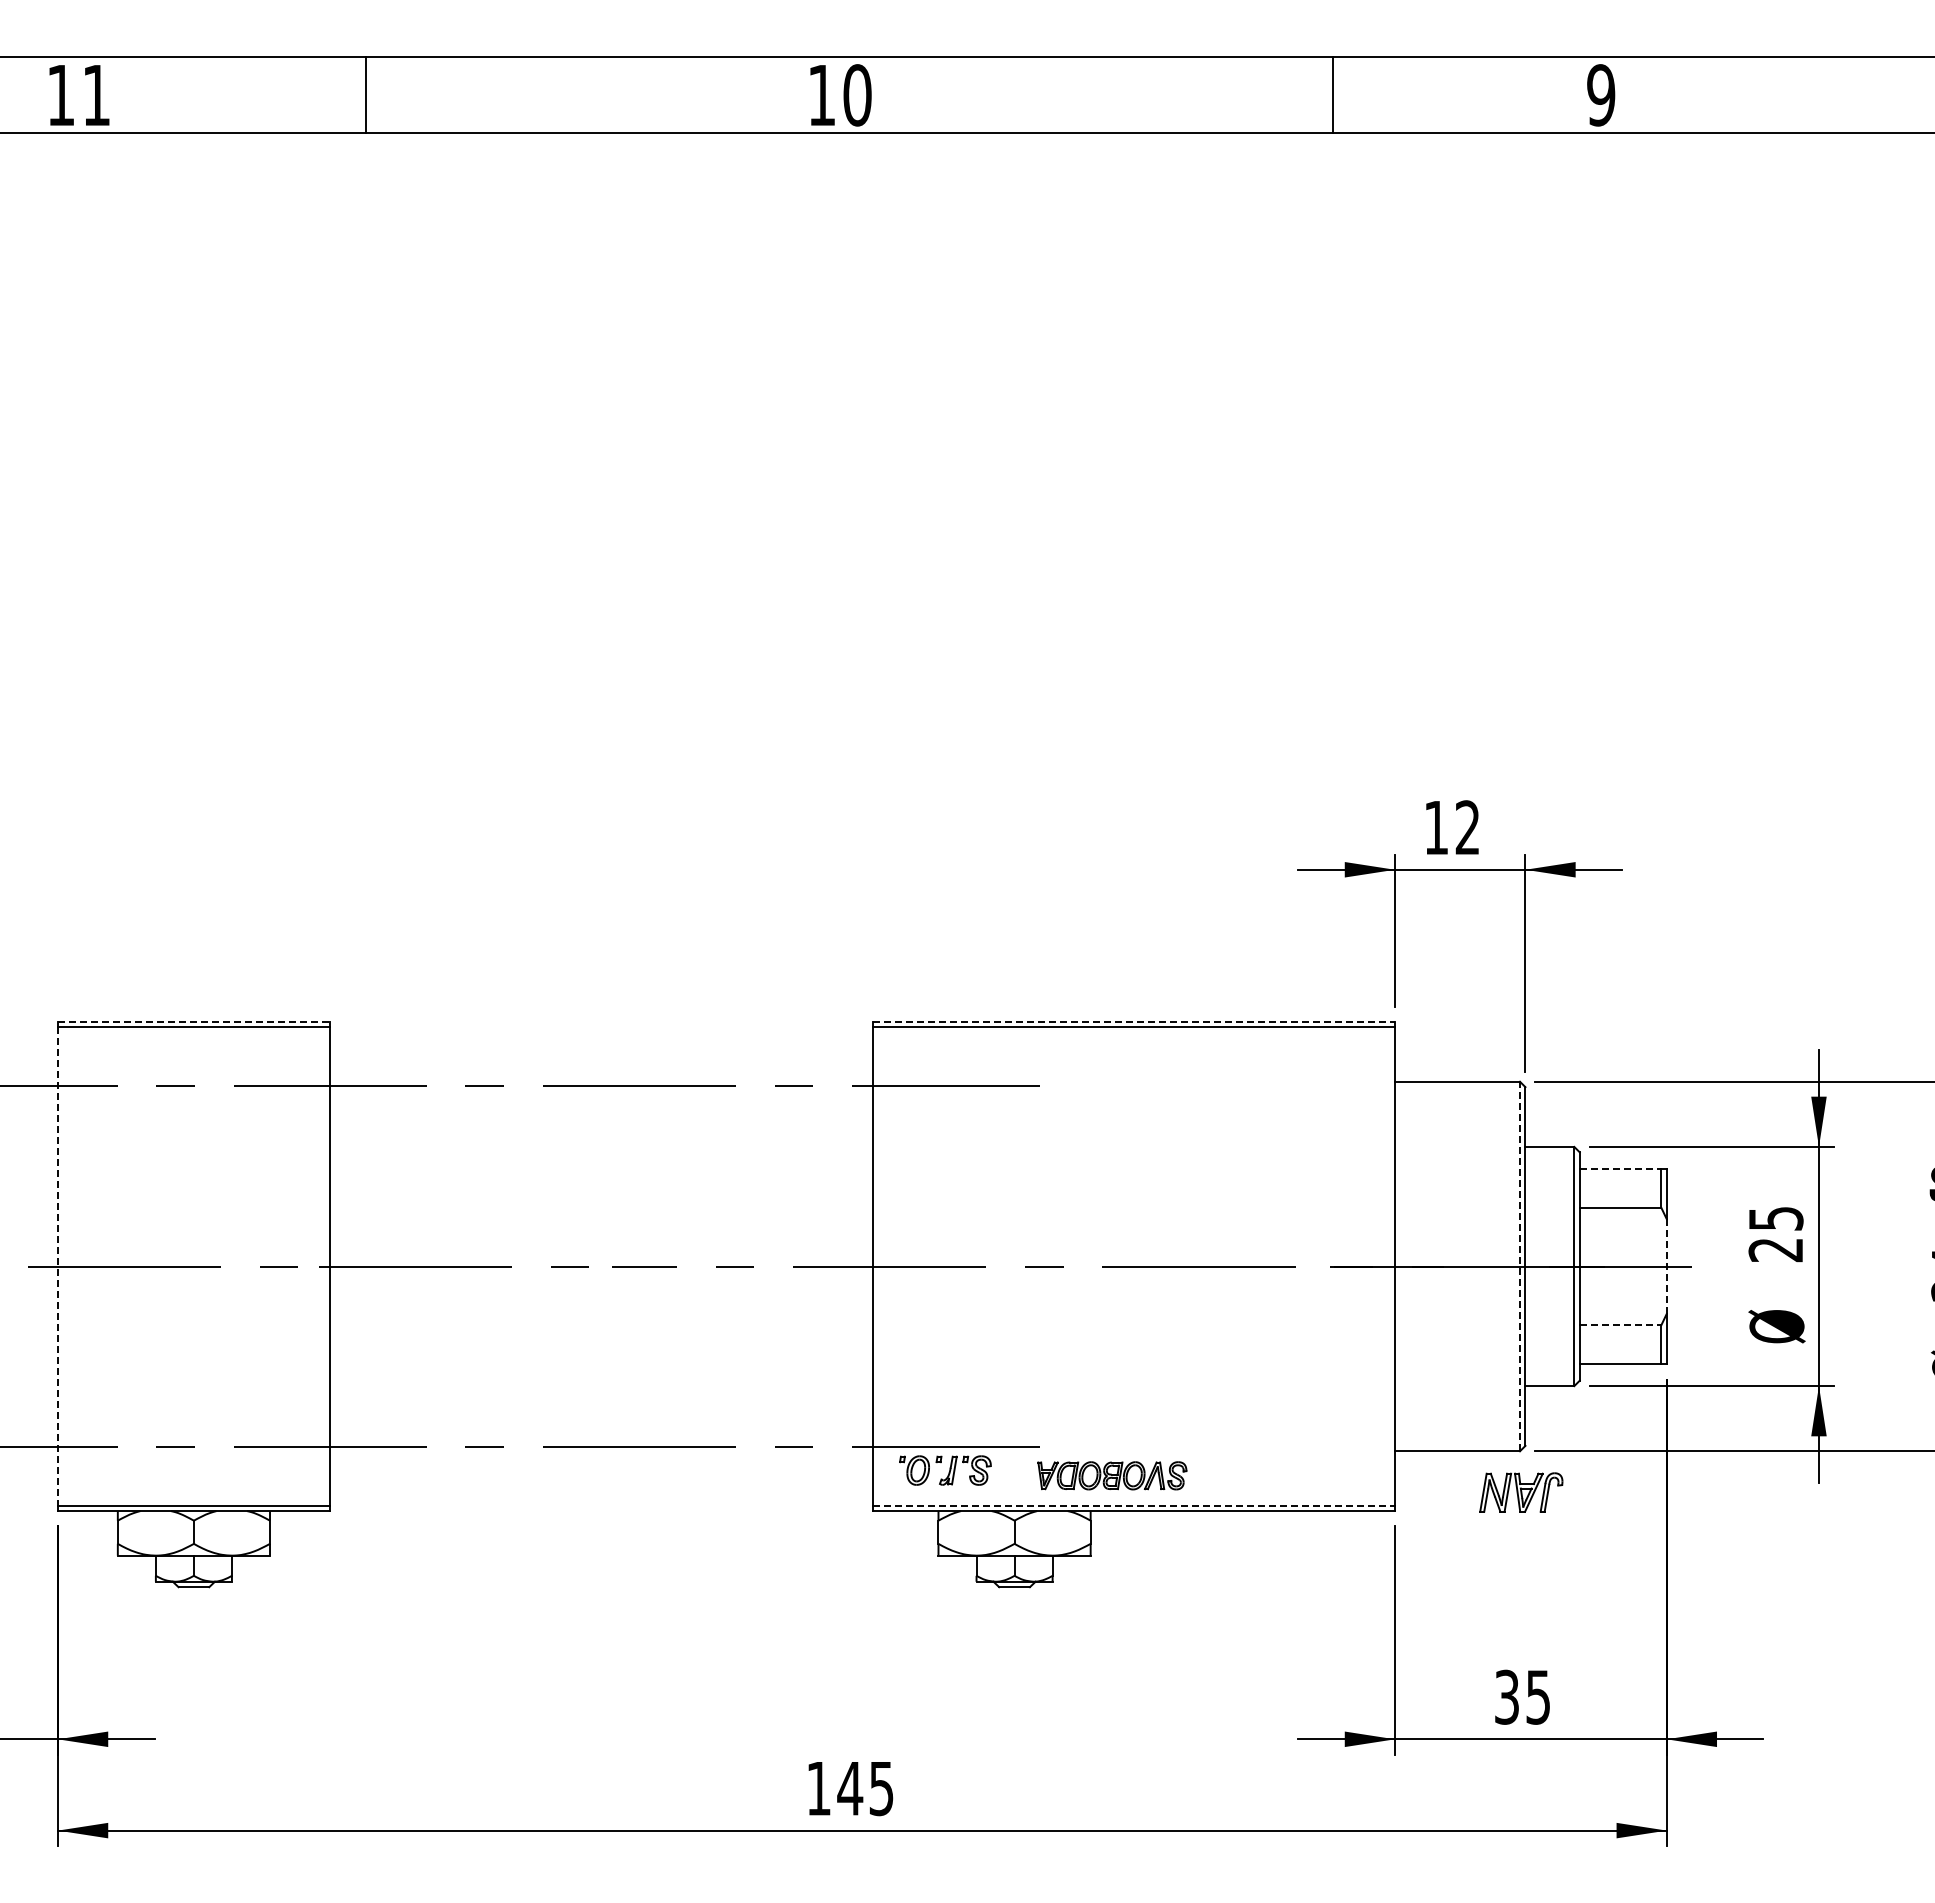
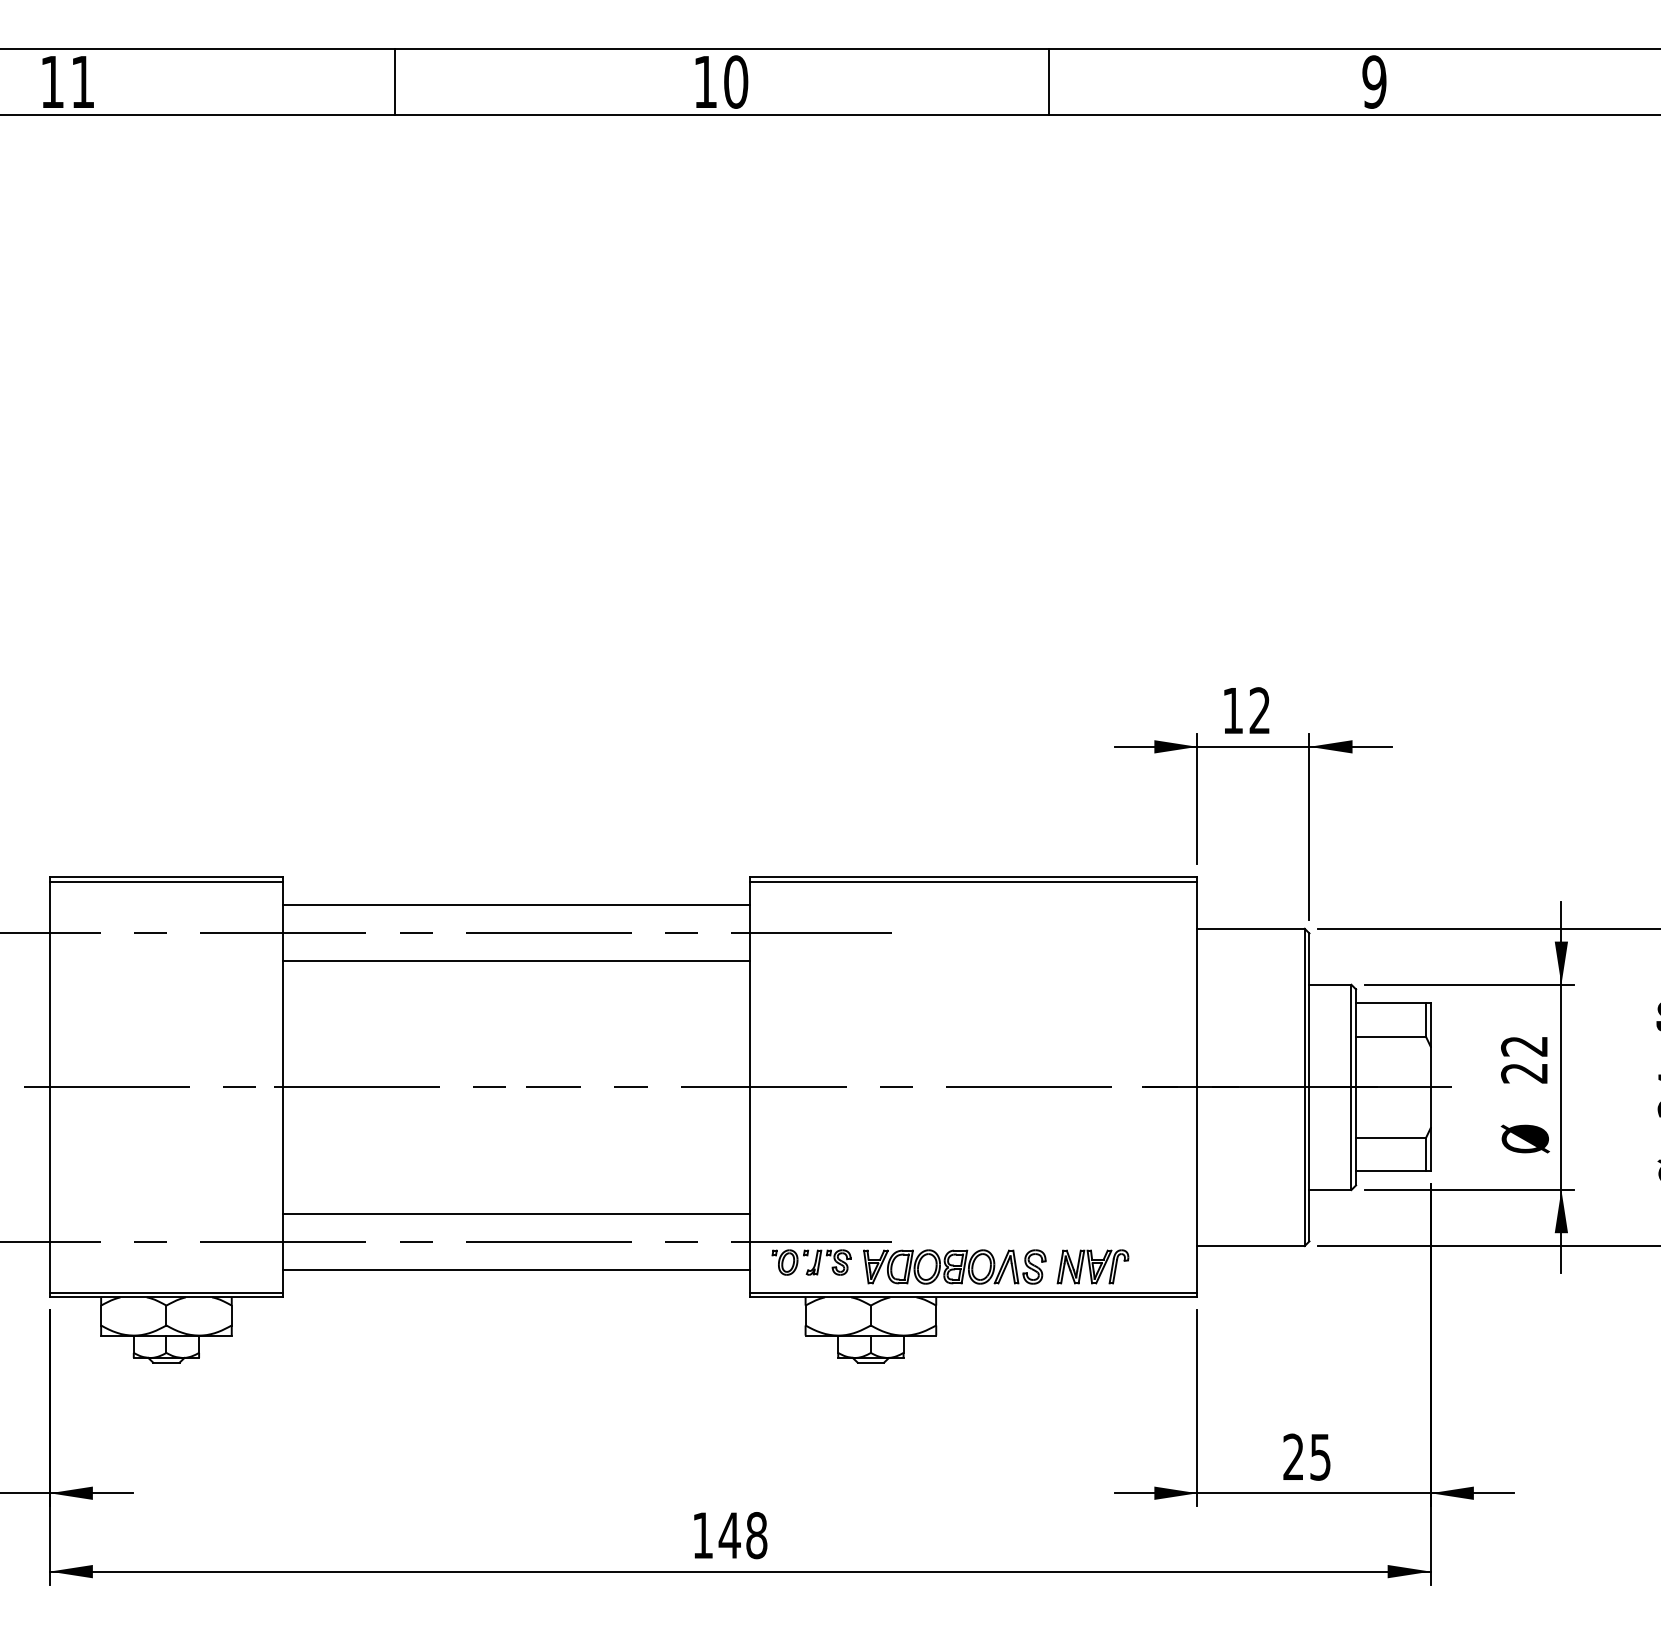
line: (365, 95) -> (395, 82), moved
line: (1332, 95) -> (1048, 82), moved
line: (193, 1021) -> (166, 877), dashed -> solid
line: (1134, 1021) -> (973, 877), dashed -> solid
line: (601, 1053) -> (516, 904), added
line: (601, 1118) -> (516, 960), added
line: (1620, 1168) -> (1391, 1003), dashed -> solid
text: (1775, 1218) -> (1524, 1046), 25 -> 22
line: (1520, 1266) -> (1305, 1087), dashed -> solid
line: (58, 1267) -> (50, 1088), dashed -> solid
line: (1666, 1267) -> (1430, 1088), dashed -> solid
line: (1620, 1325) -> (1391, 1138), dashed -> solid
line: (601, 1414) -> (516, 1214), added
part: (1112, 1475) -> (954, 1266), size x1.43
line: (601, 1479) -> (516, 1270), added
part: (1521, 1492) -> (1093, 1266), moved
line: (1134, 1505) -> (973, 1292), dashed -> solid
text: (1506, 1696) -> (1293, 1456), 35 -> 25
text: (881, 1788) -> (756, 1535), 145 -> 148

